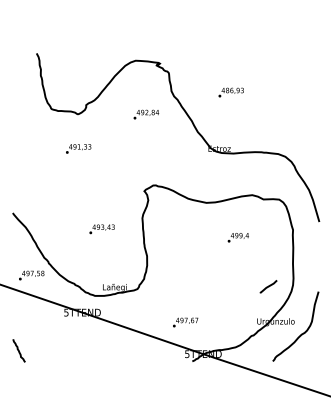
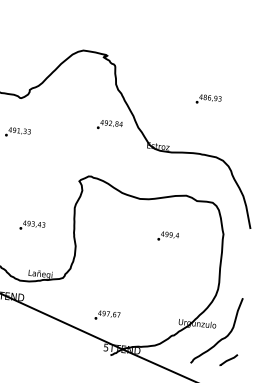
text: (230, 92) -> (208, 99), moved
text: (146, 114) -> (110, 125), moved
text: (101, 229) -> (31, 226), moved
line: (268, 286) -> (228, 359), moved

